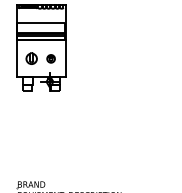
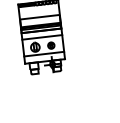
line: (41, 47) -> (42, 37), added
line: (41, 68) -> (44, 54), added

